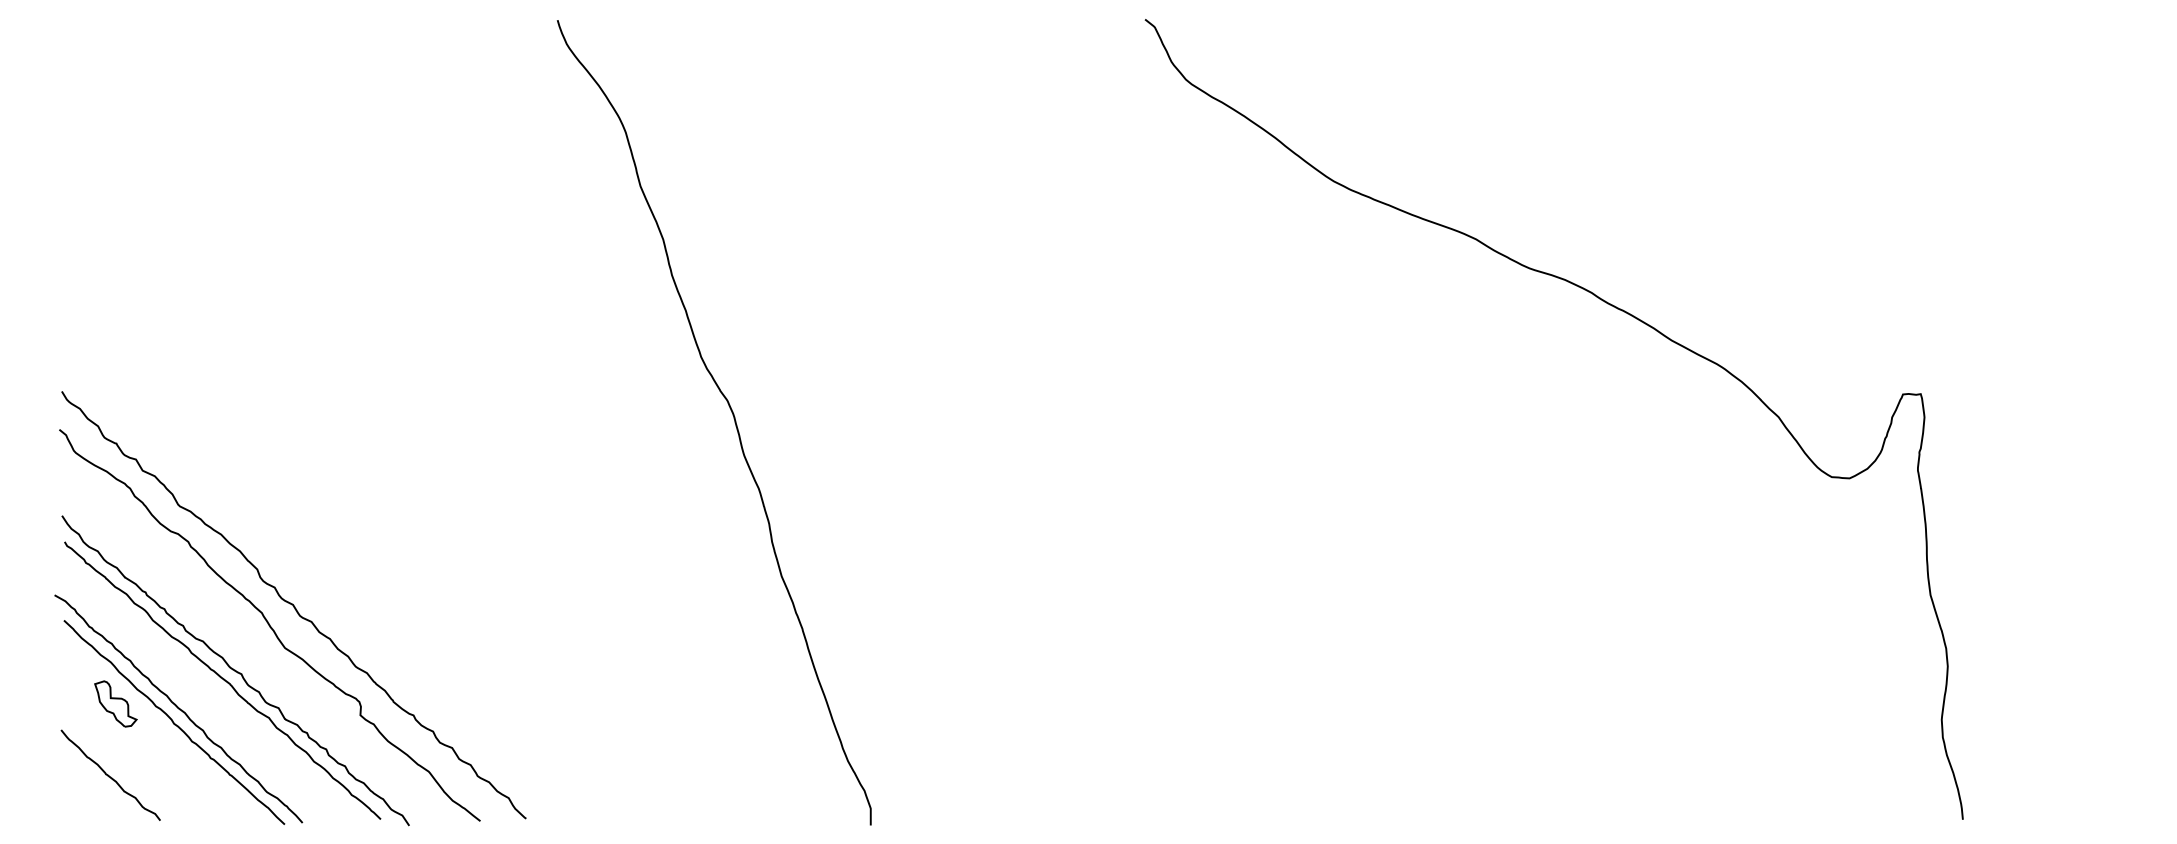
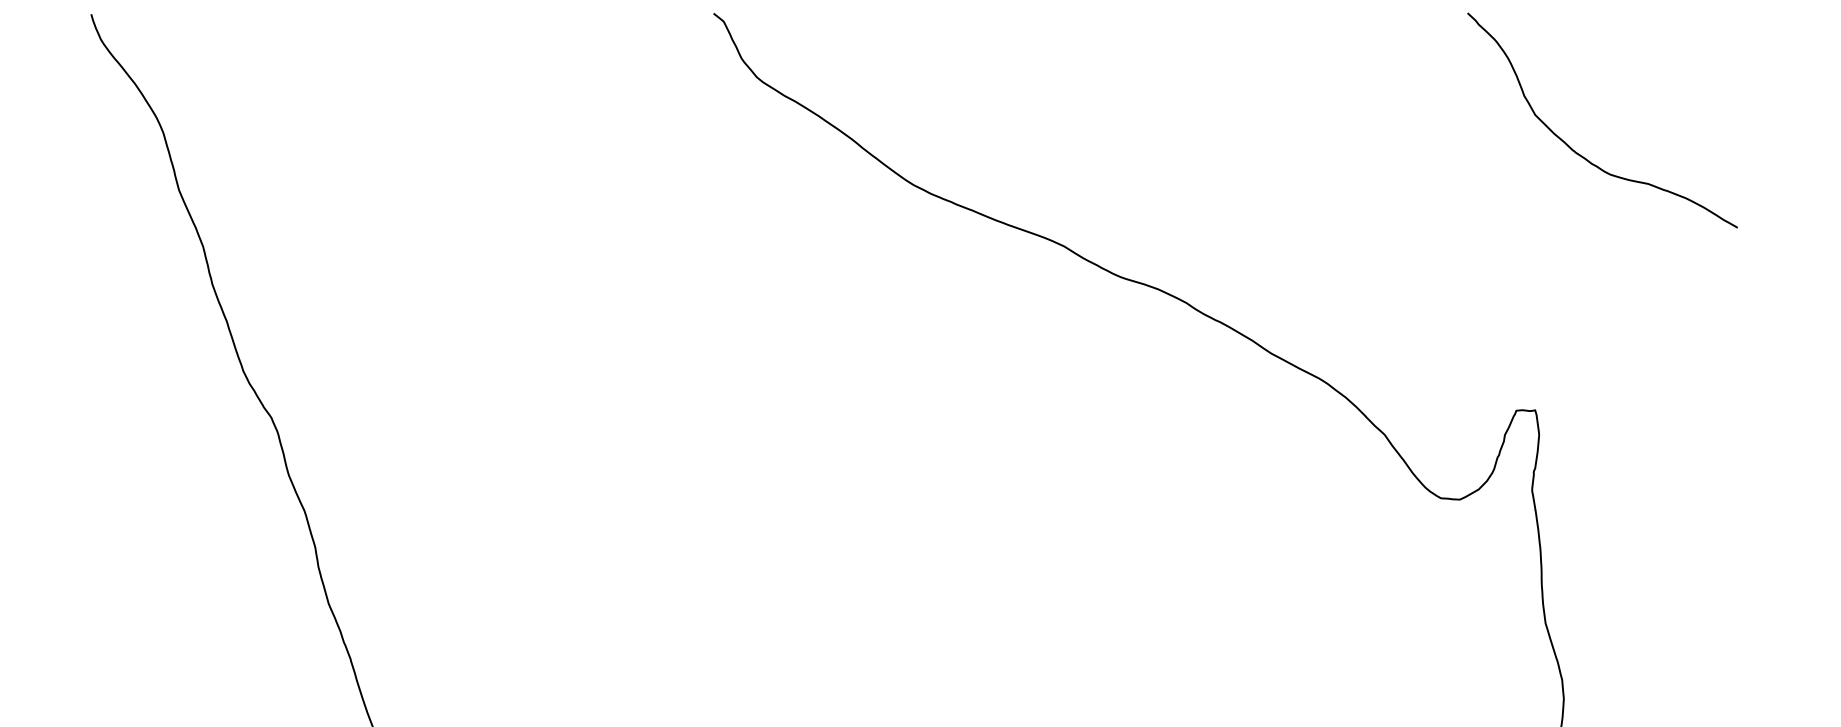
curve: (1962, 151) -> (1579, 153), added

